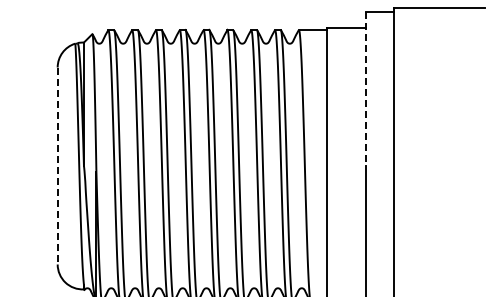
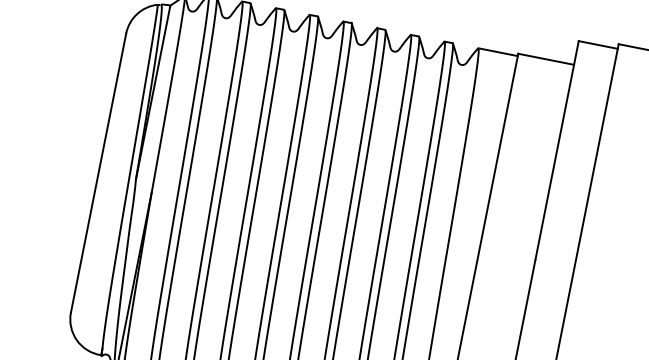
line: (366, 89) -> (557, 151), dashed -> solid
line: (57, 166) -> (98, 173), dashed -> solid

